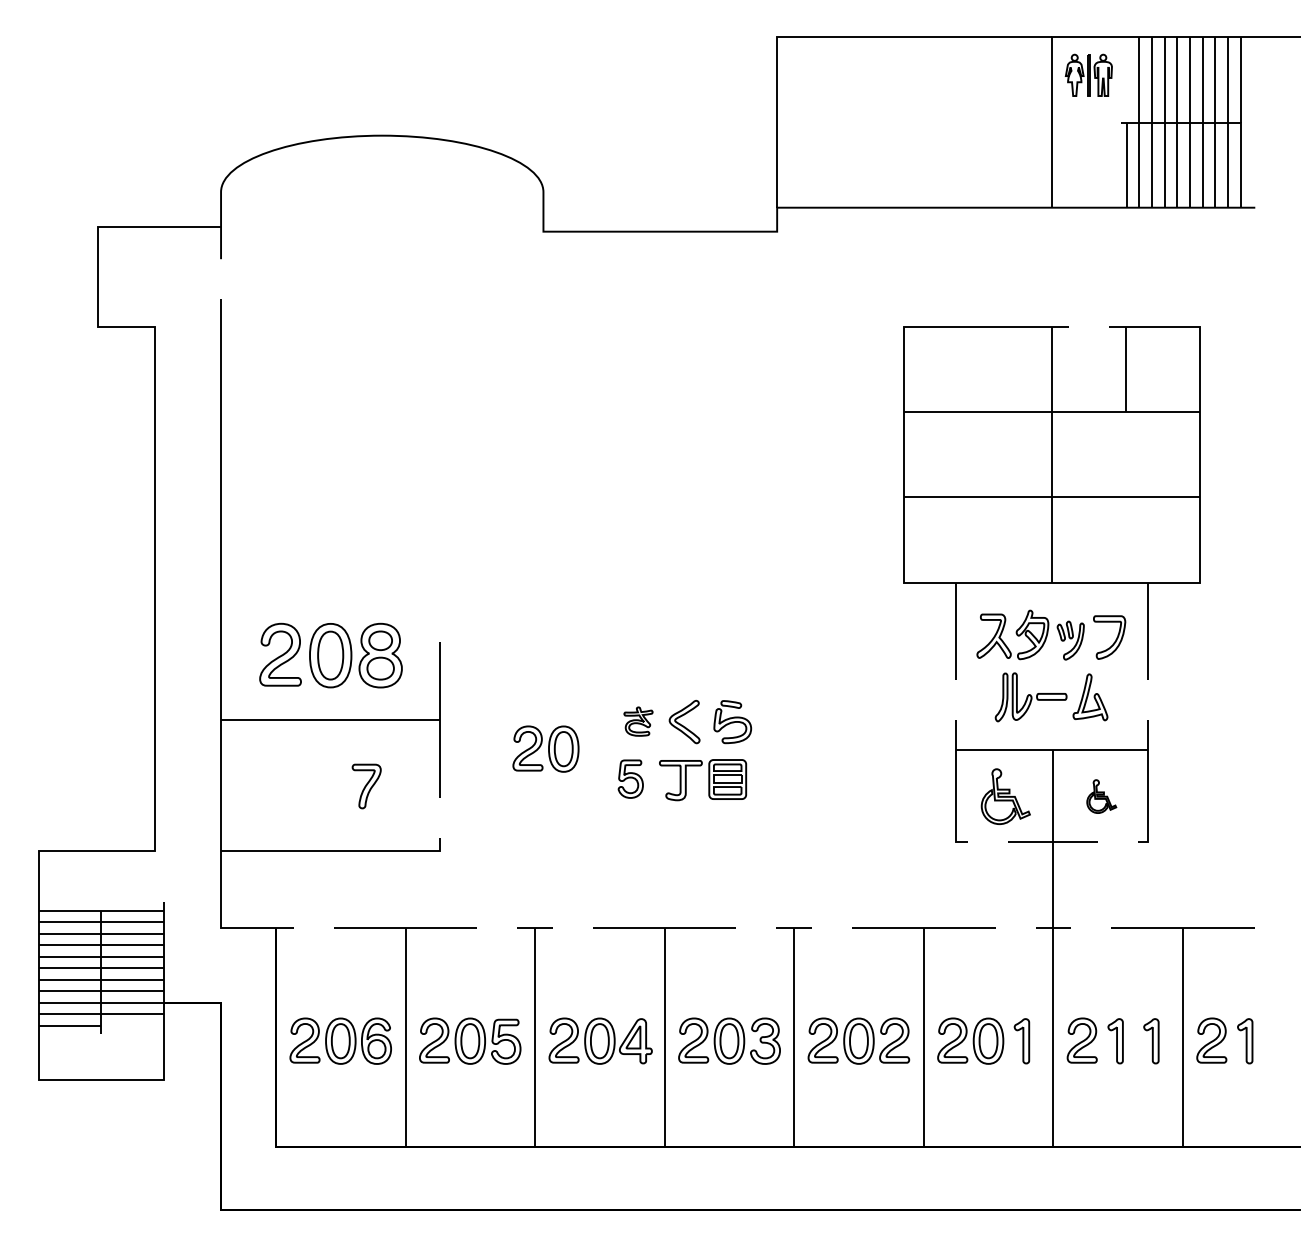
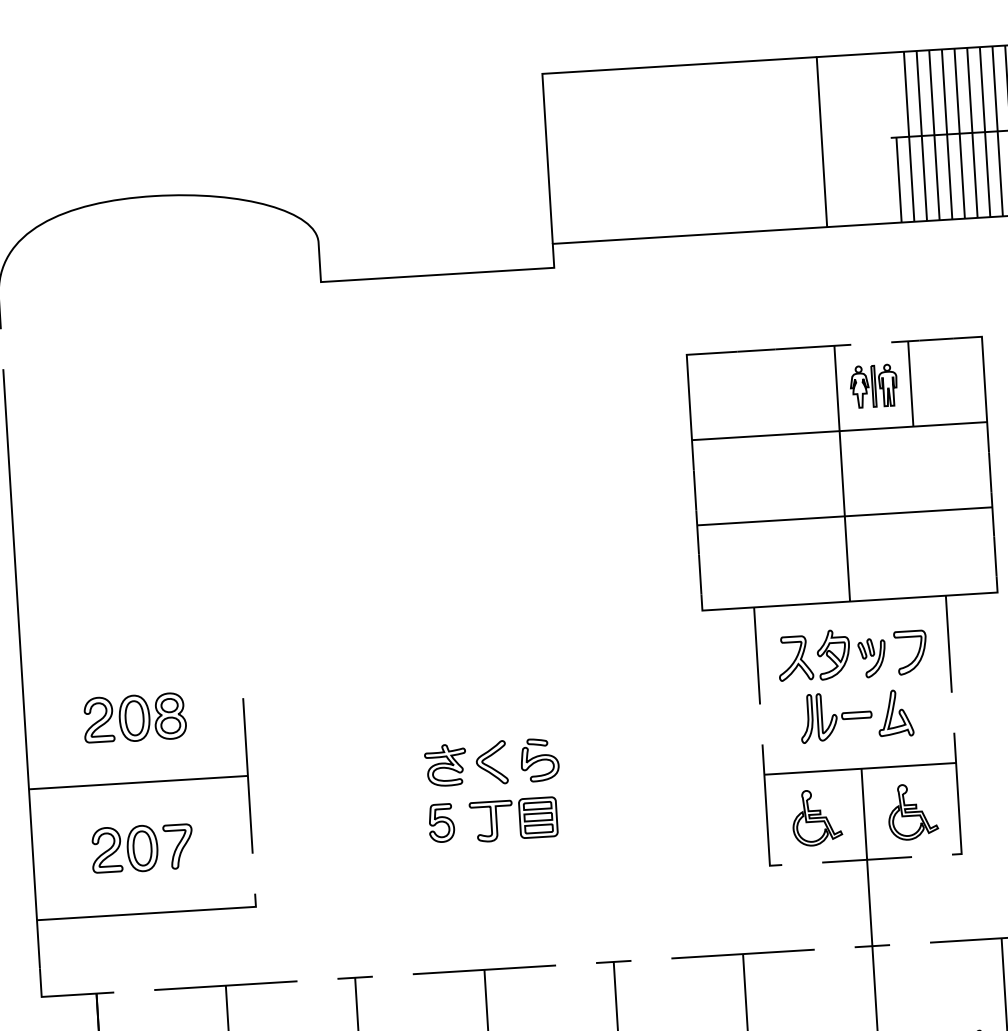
part: (1088, 74) -> (873, 385), moved
part: (330, 655) -> (134, 718), size x0.71
part: (638, 721) -> (445, 765), size x1.43
part: (545, 748) -> (124, 848), moved
part: (1101, 796) -> (912, 811), size x1.67

